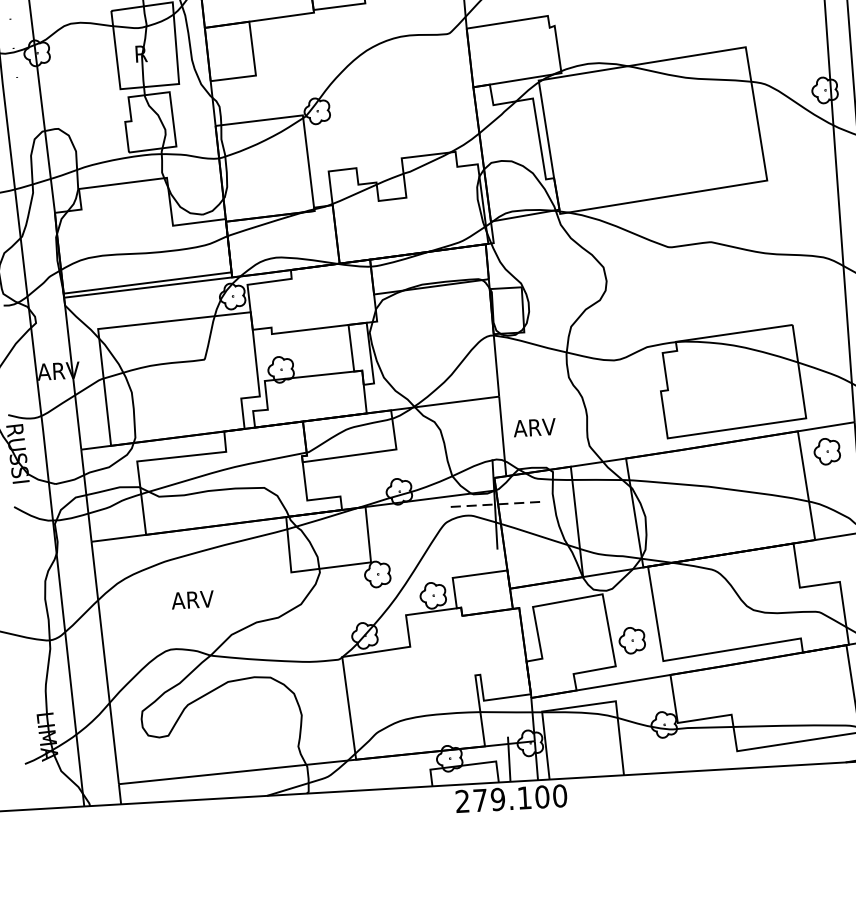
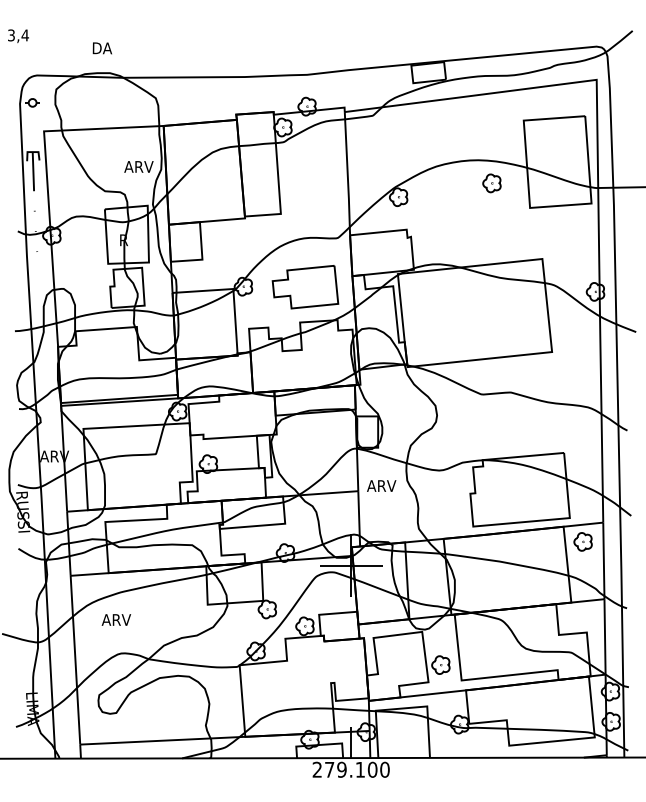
part: (406, 107) -> (305, 287), added
text: (534, 426) -> (381, 485), moved
line: (493, 504) -> (350, 565), dashed -> solid
text: (191, 599) -> (115, 619), moved

